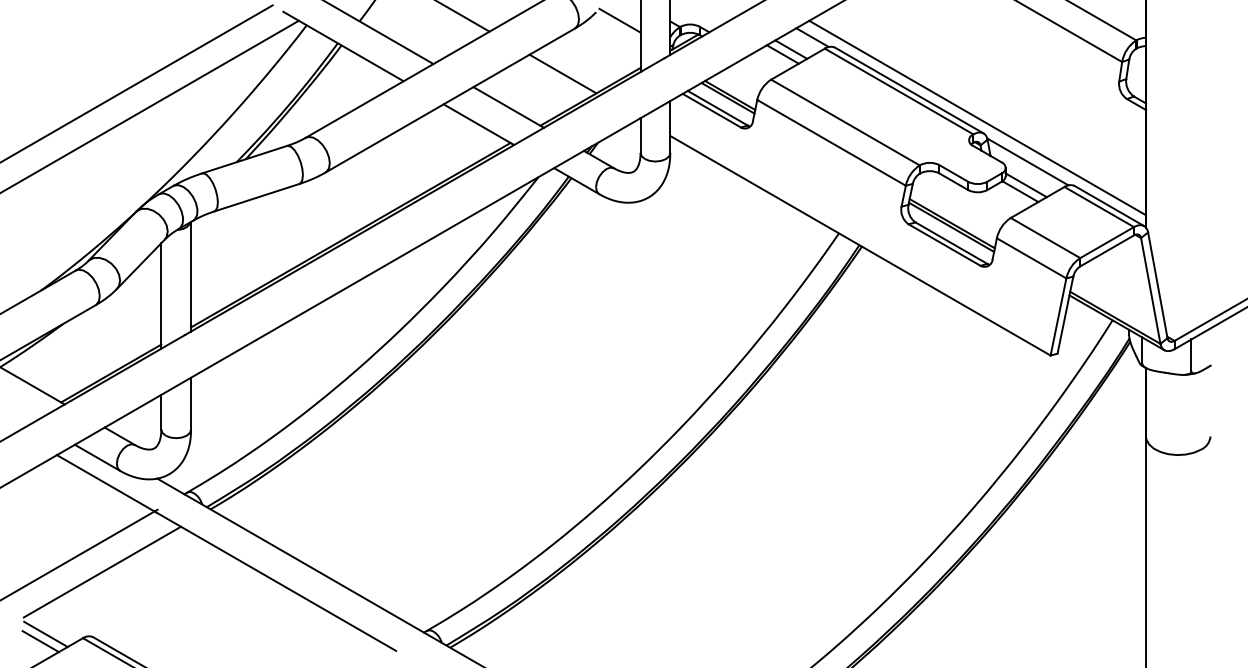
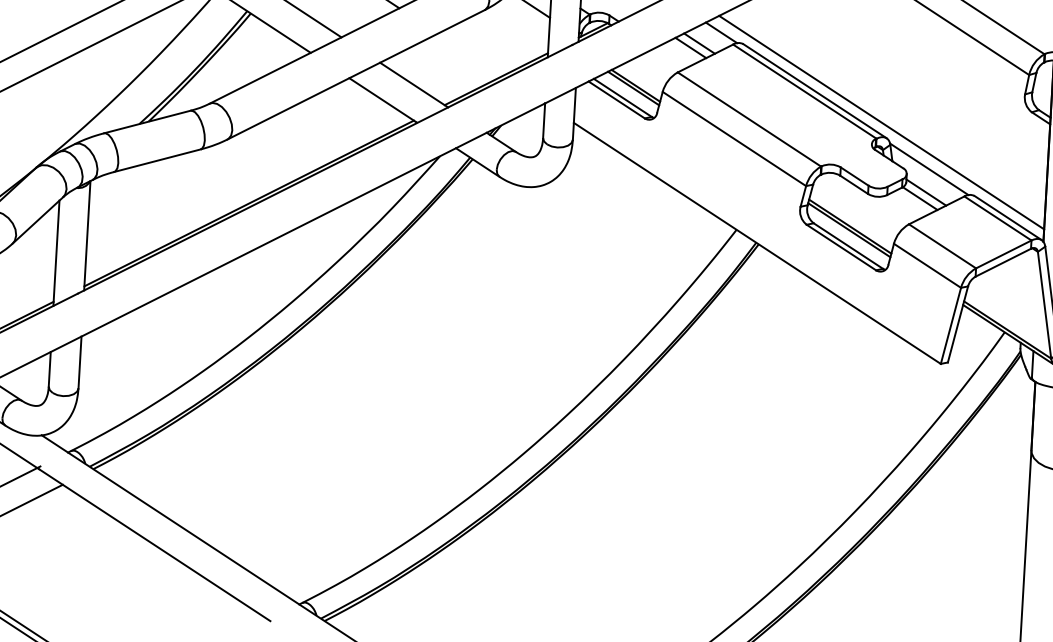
line: (562, 73) -> (469, 54), removed

